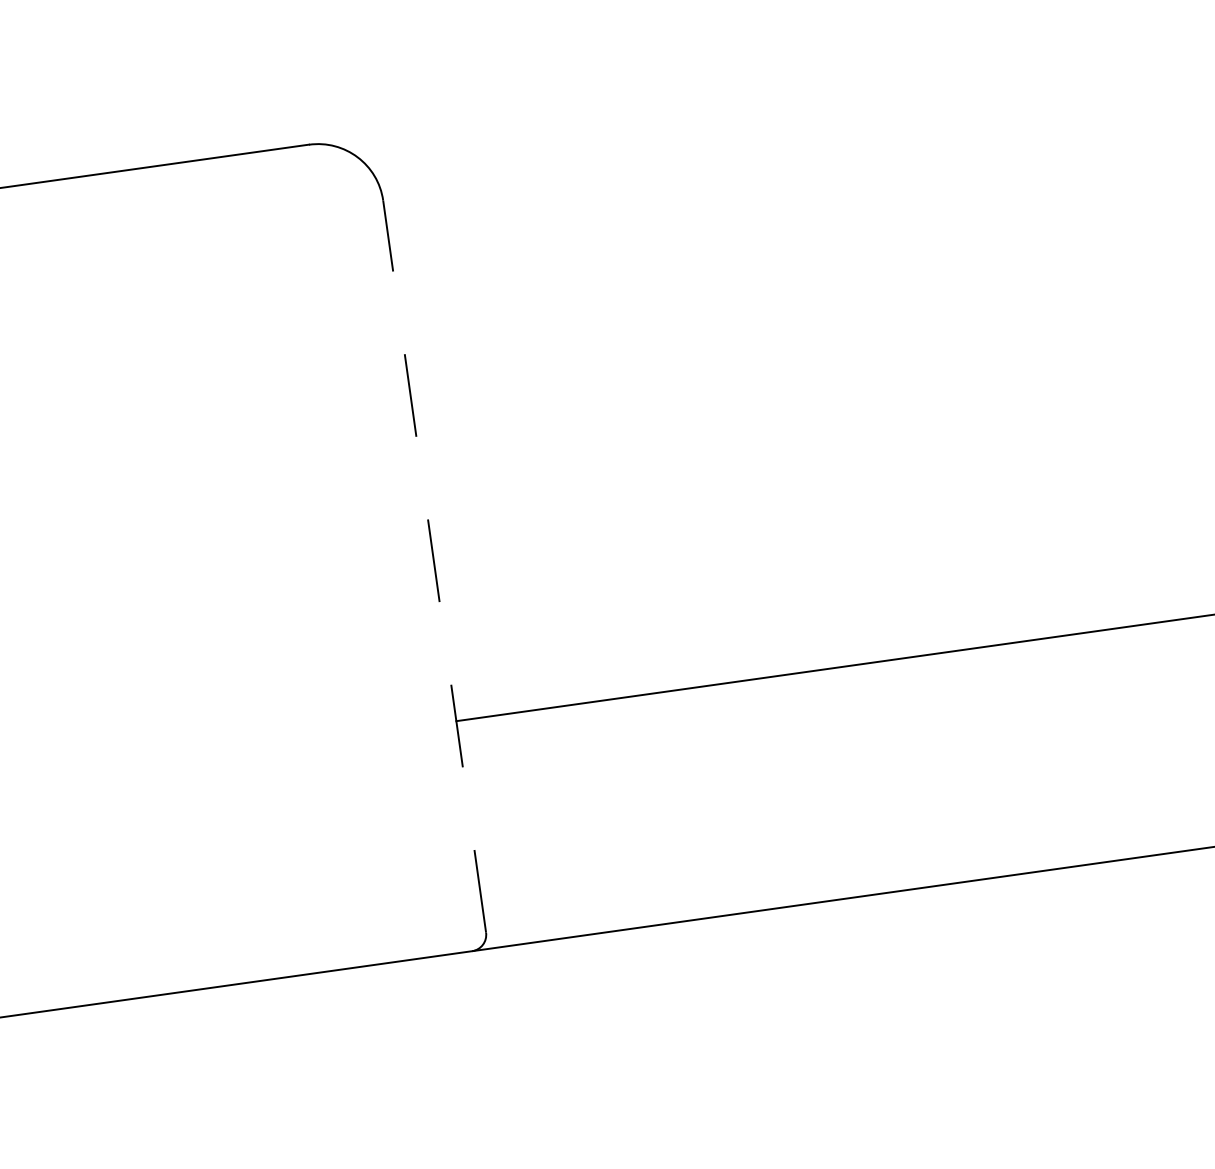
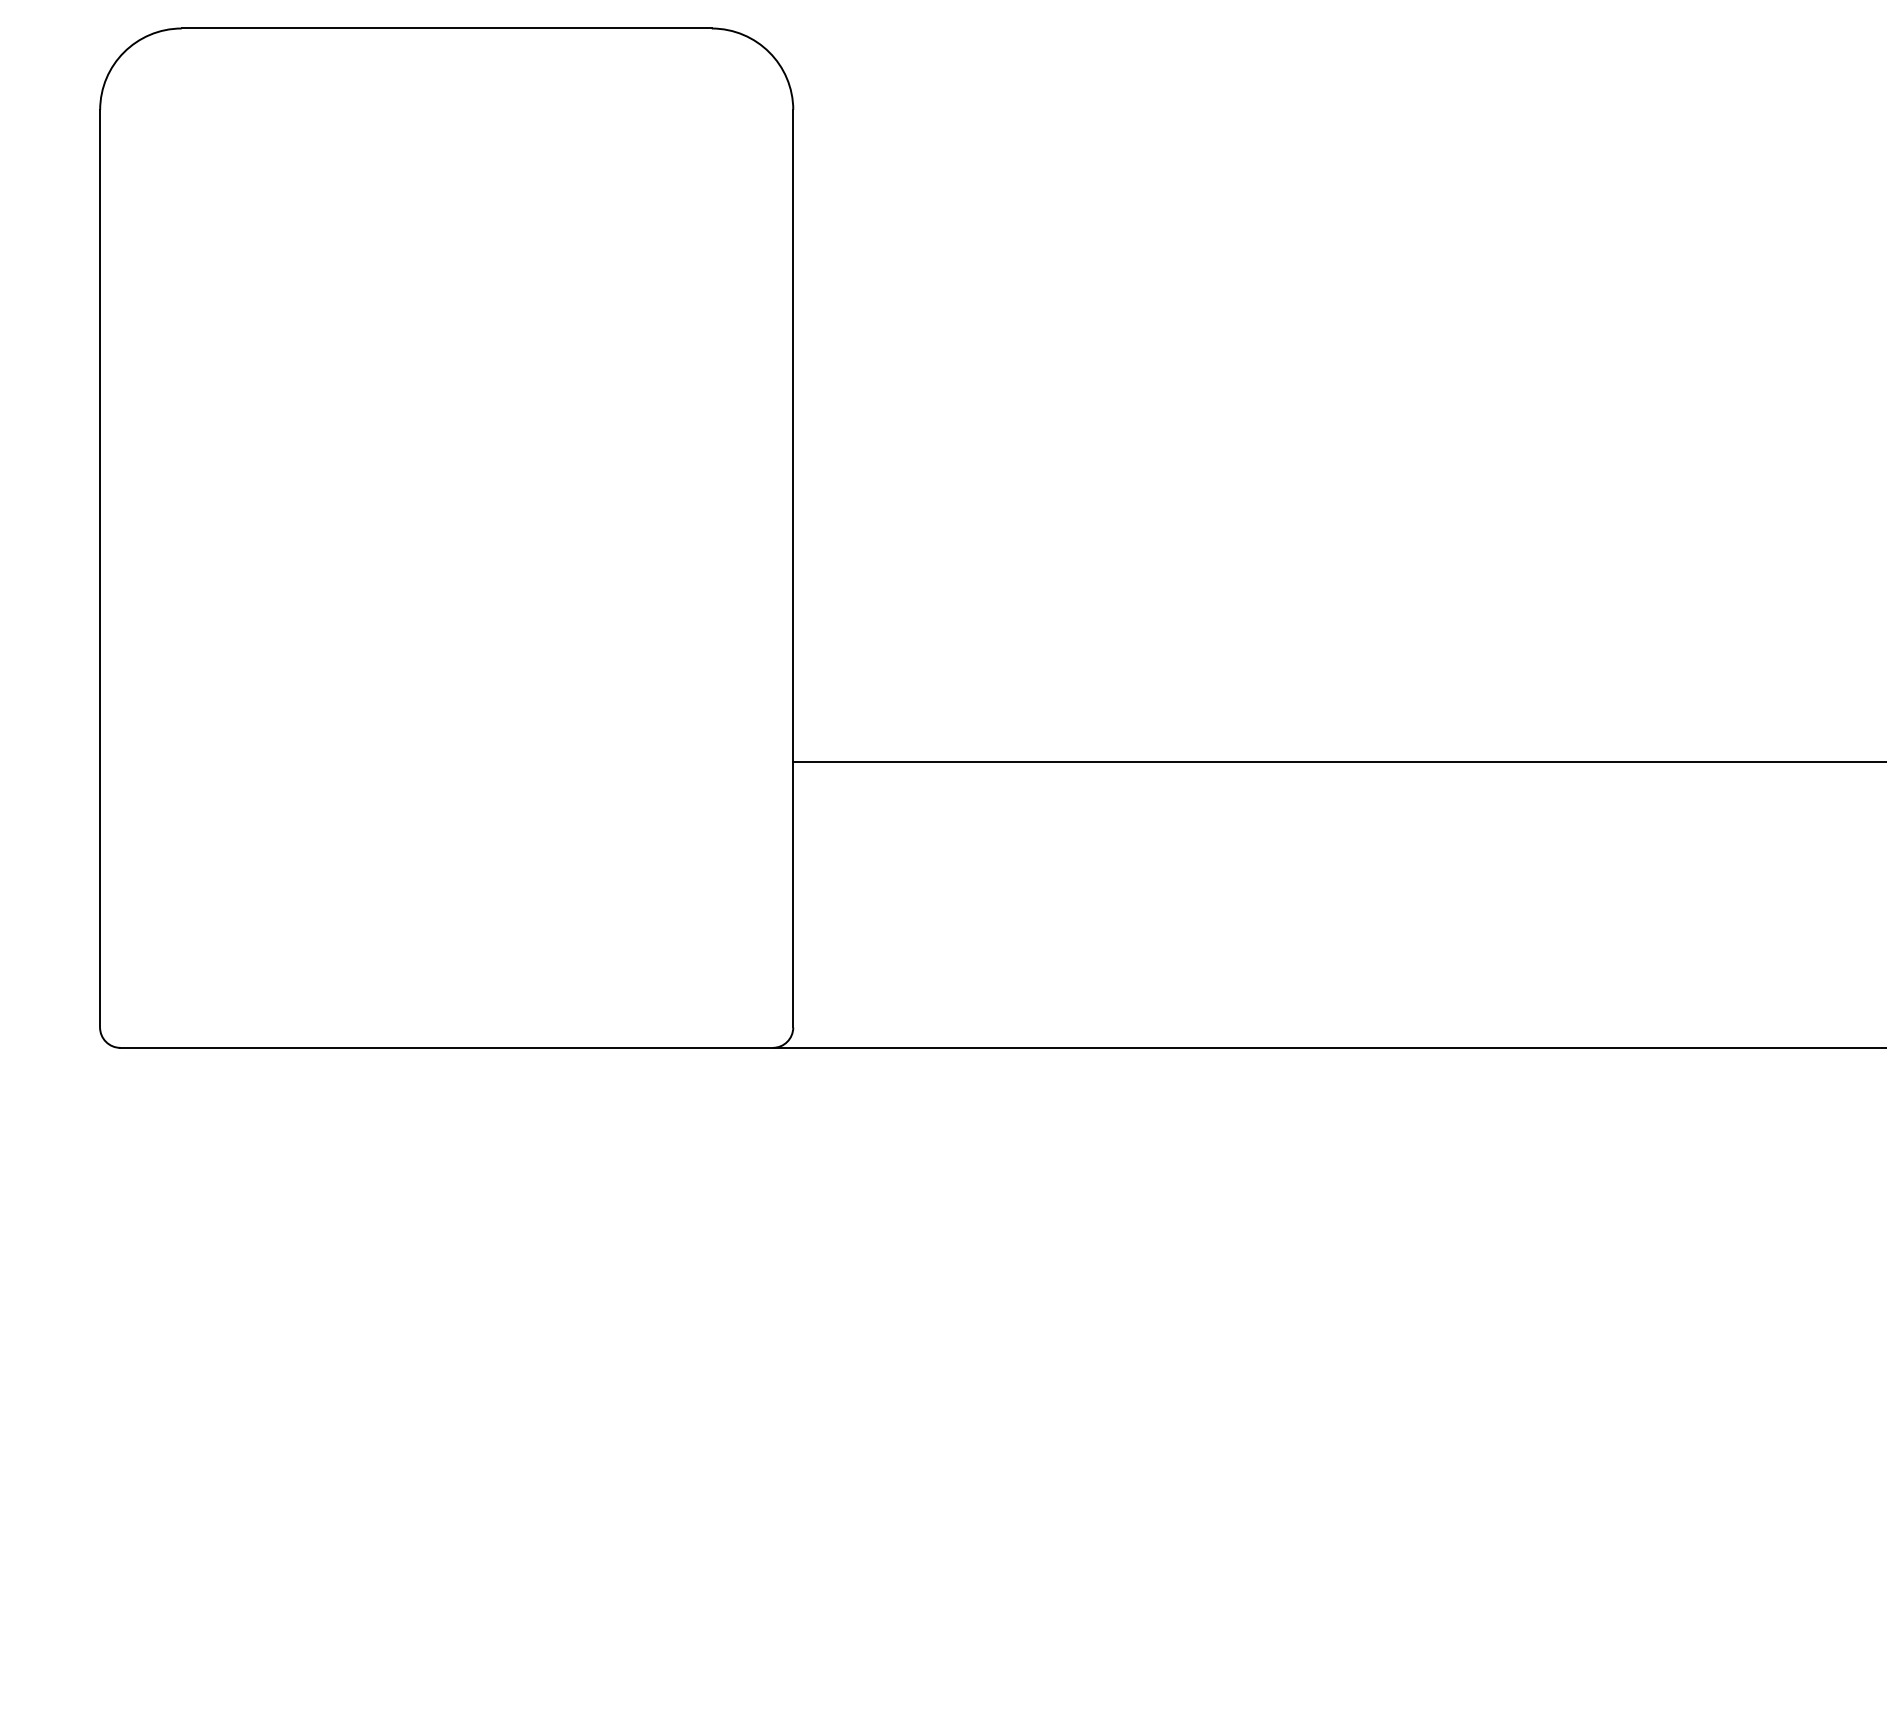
line: (434, 566) -> (793, 568), dashed -> solid

